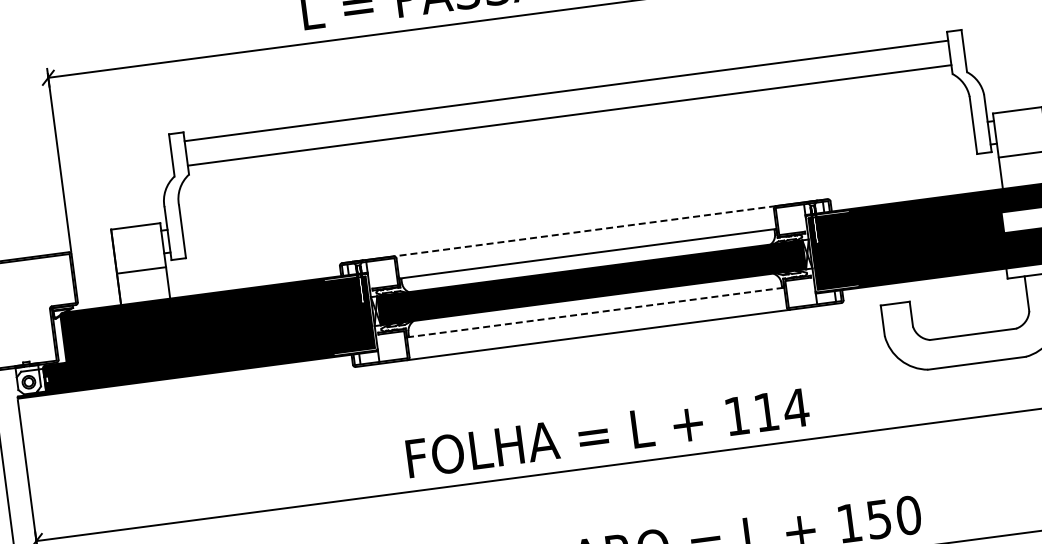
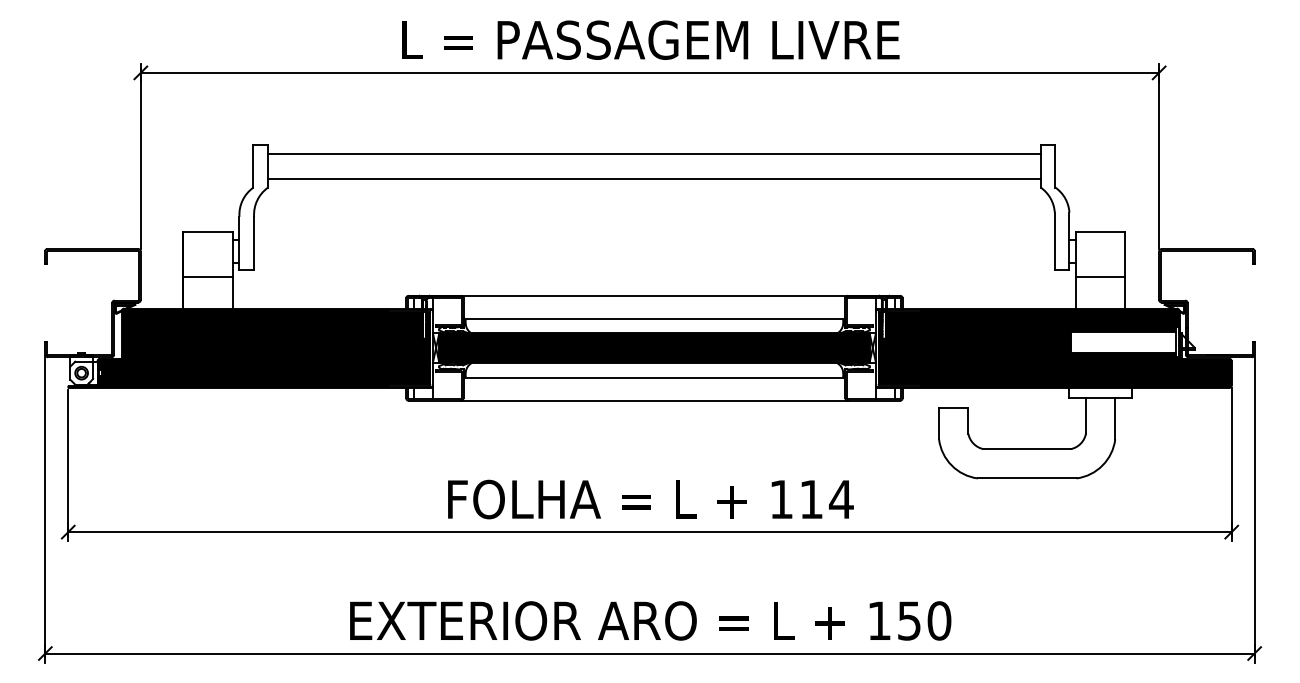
line: (583, 231) -> (653, 295), dashed -> solid
line: (595, 312) -> (654, 378), dashed -> solid

